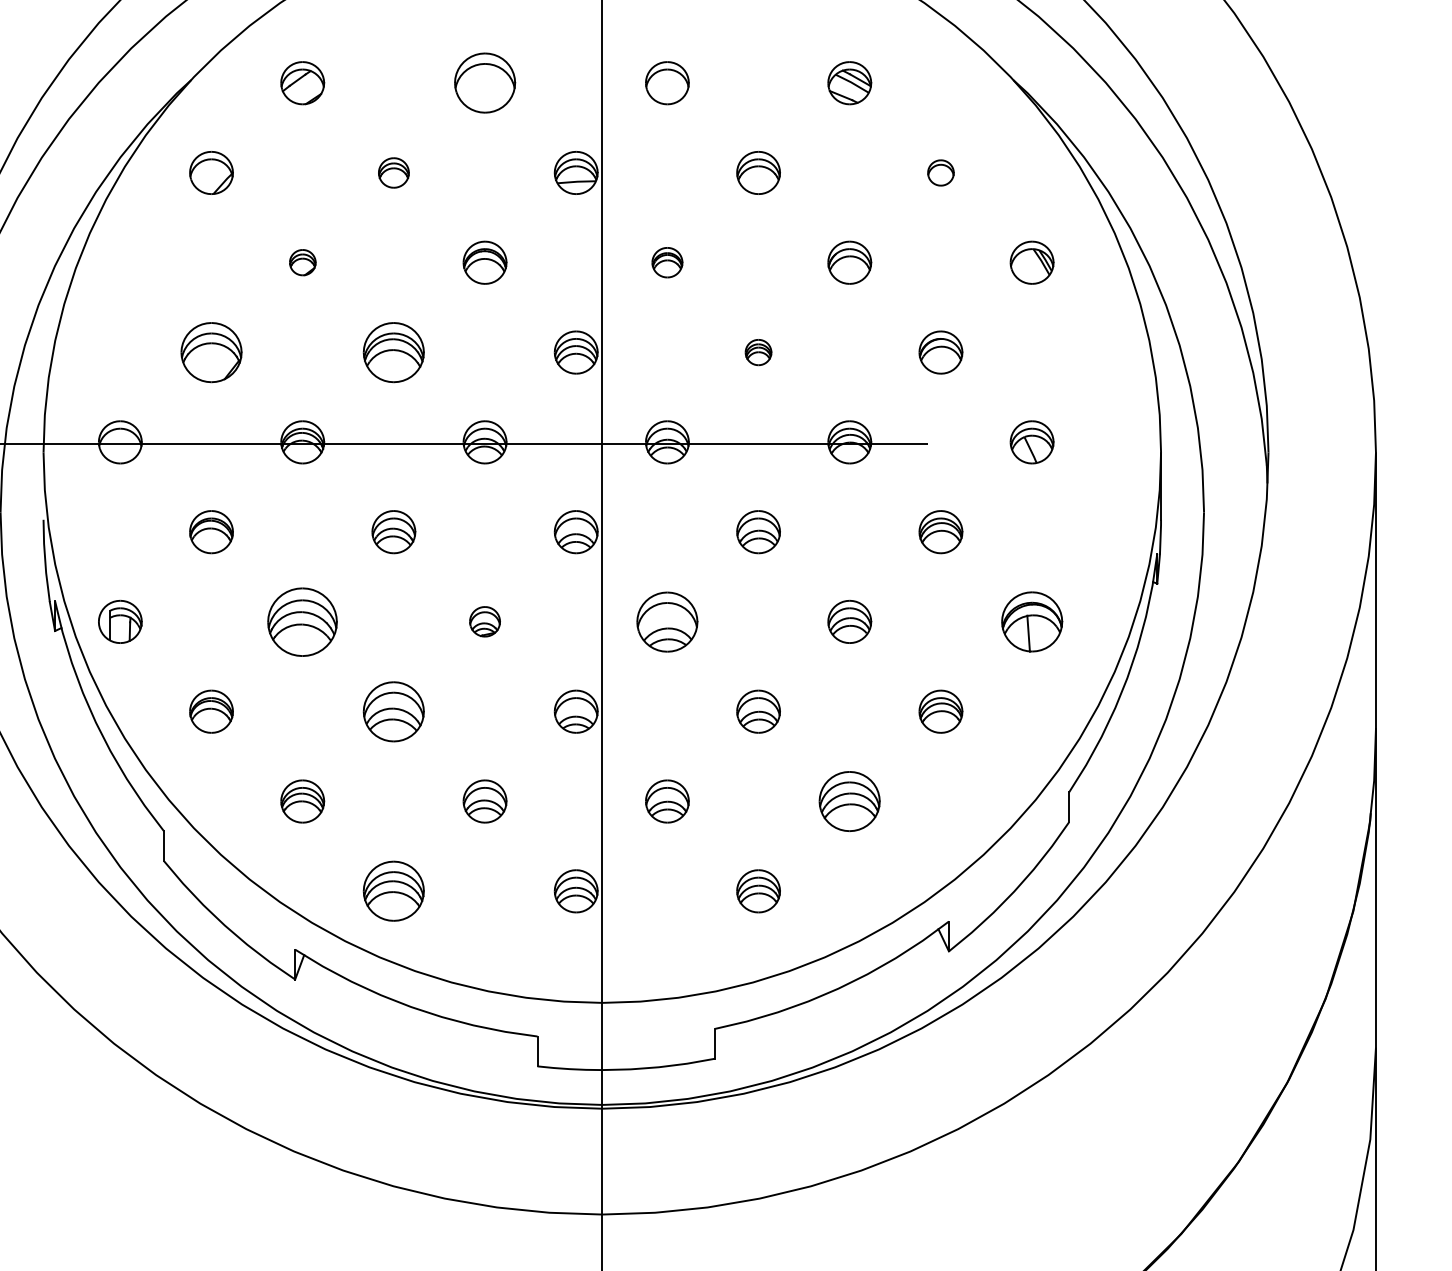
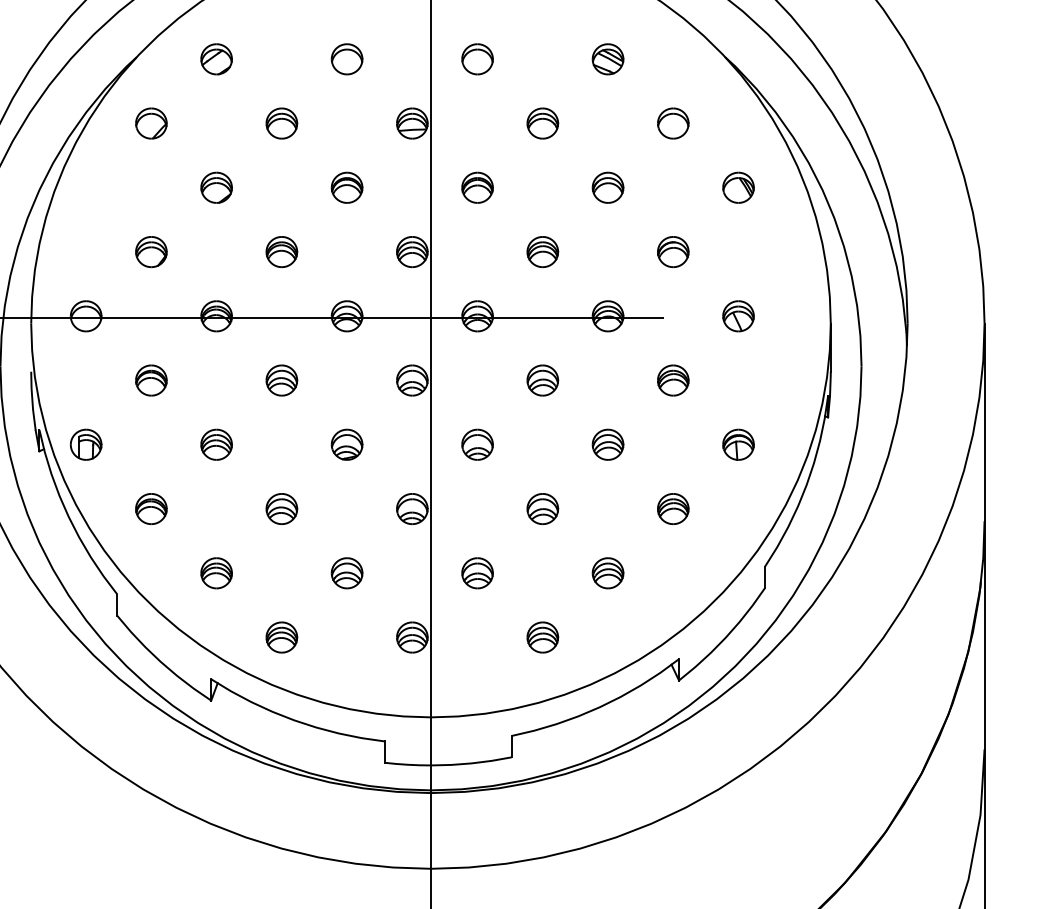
part: (484, 83) -> (346, 59), size x0.71
part: (393, 172) -> (281, 123), size x1.43
part: (940, 172) -> (672, 123), size x1.67
part: (302, 262) -> (216, 187), size x1.67
part: (667, 262) -> (477, 187), size x1.43
part: (211, 352) -> (151, 252), size x0.71
part: (393, 352) -> (281, 252), size x0.71
part: (758, 352) -> (542, 252), size x1.67
part: (302, 621) -> (216, 444), size x0.62
part: (484, 621) -> (346, 444), size x1.43
part: (667, 621) -> (477, 444), size x0.71
part: (1031, 621) -> (738, 444), size x0.71
part: (393, 711) -> (281, 508), size x0.71
part: (849, 801) -> (607, 573), size x0.71
part: (393, 891) -> (281, 637), size x0.71

